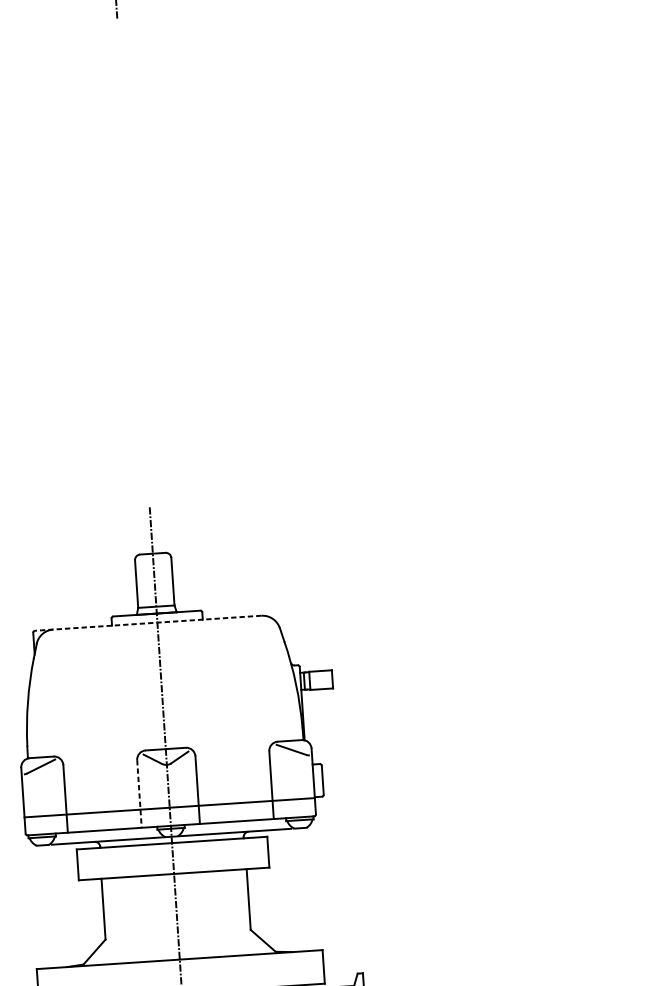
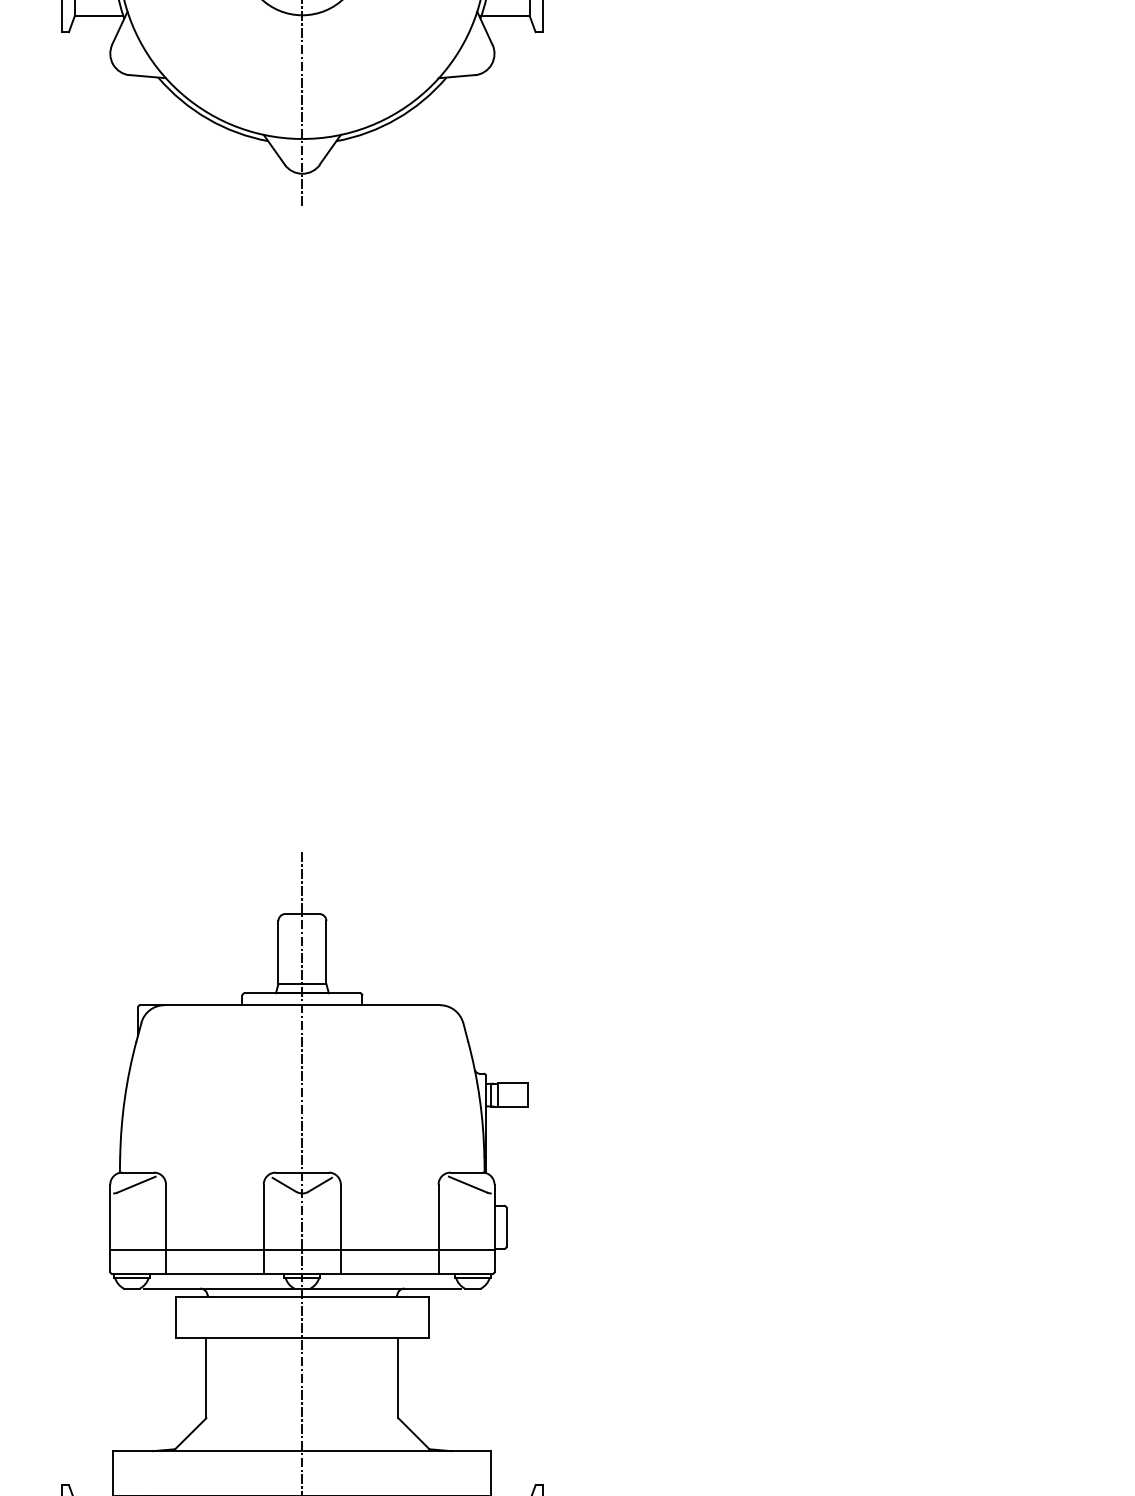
line: (148, 623) -> (290, 1005), dashed -> solid
line: (139, 794) -> (263, 1229), dashed -> solid

